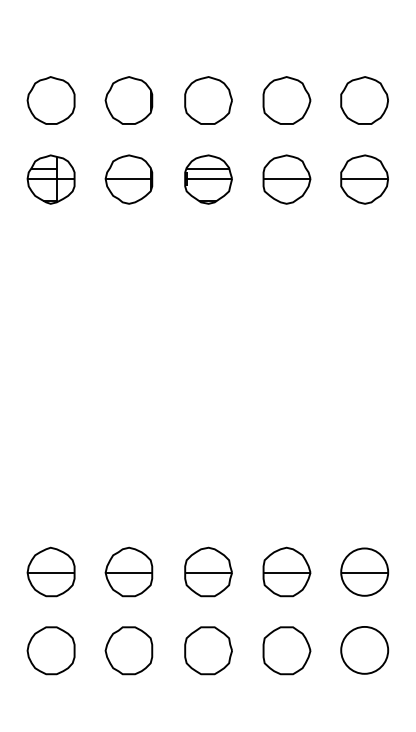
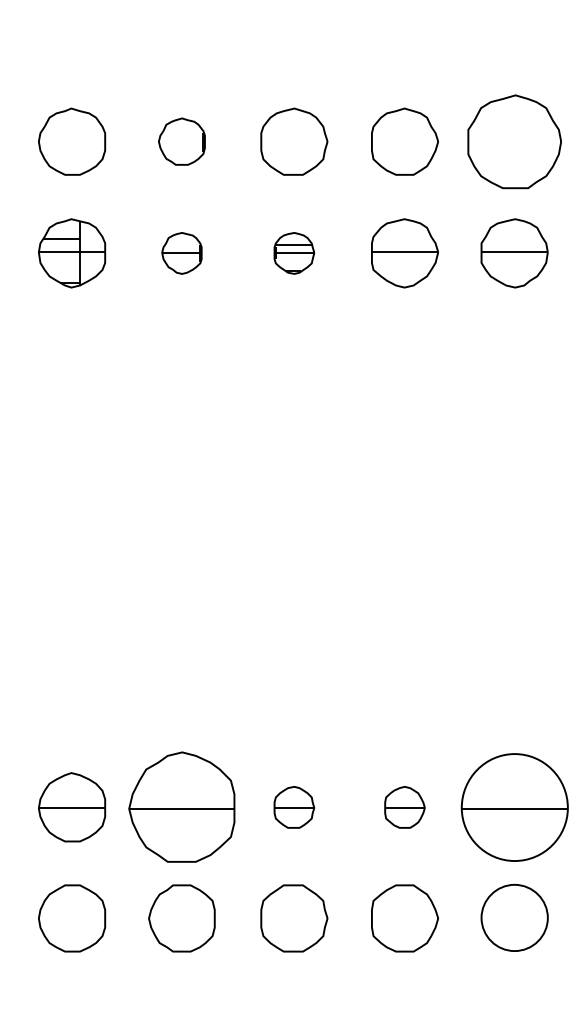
part: (128, 100) -> (181, 141), size x0.7
part: (364, 100) -> (514, 141), size x1.4
part: (128, 179) -> (181, 253), size x0.6
part: (208, 179) -> (294, 253), size x0.6
part: (128, 572) -> (181, 807), size x1.6
part: (208, 572) -> (294, 807), size x0.6
part: (286, 572) -> (404, 807), size x0.6
part: (364, 572) -> (514, 807), size x1.6

